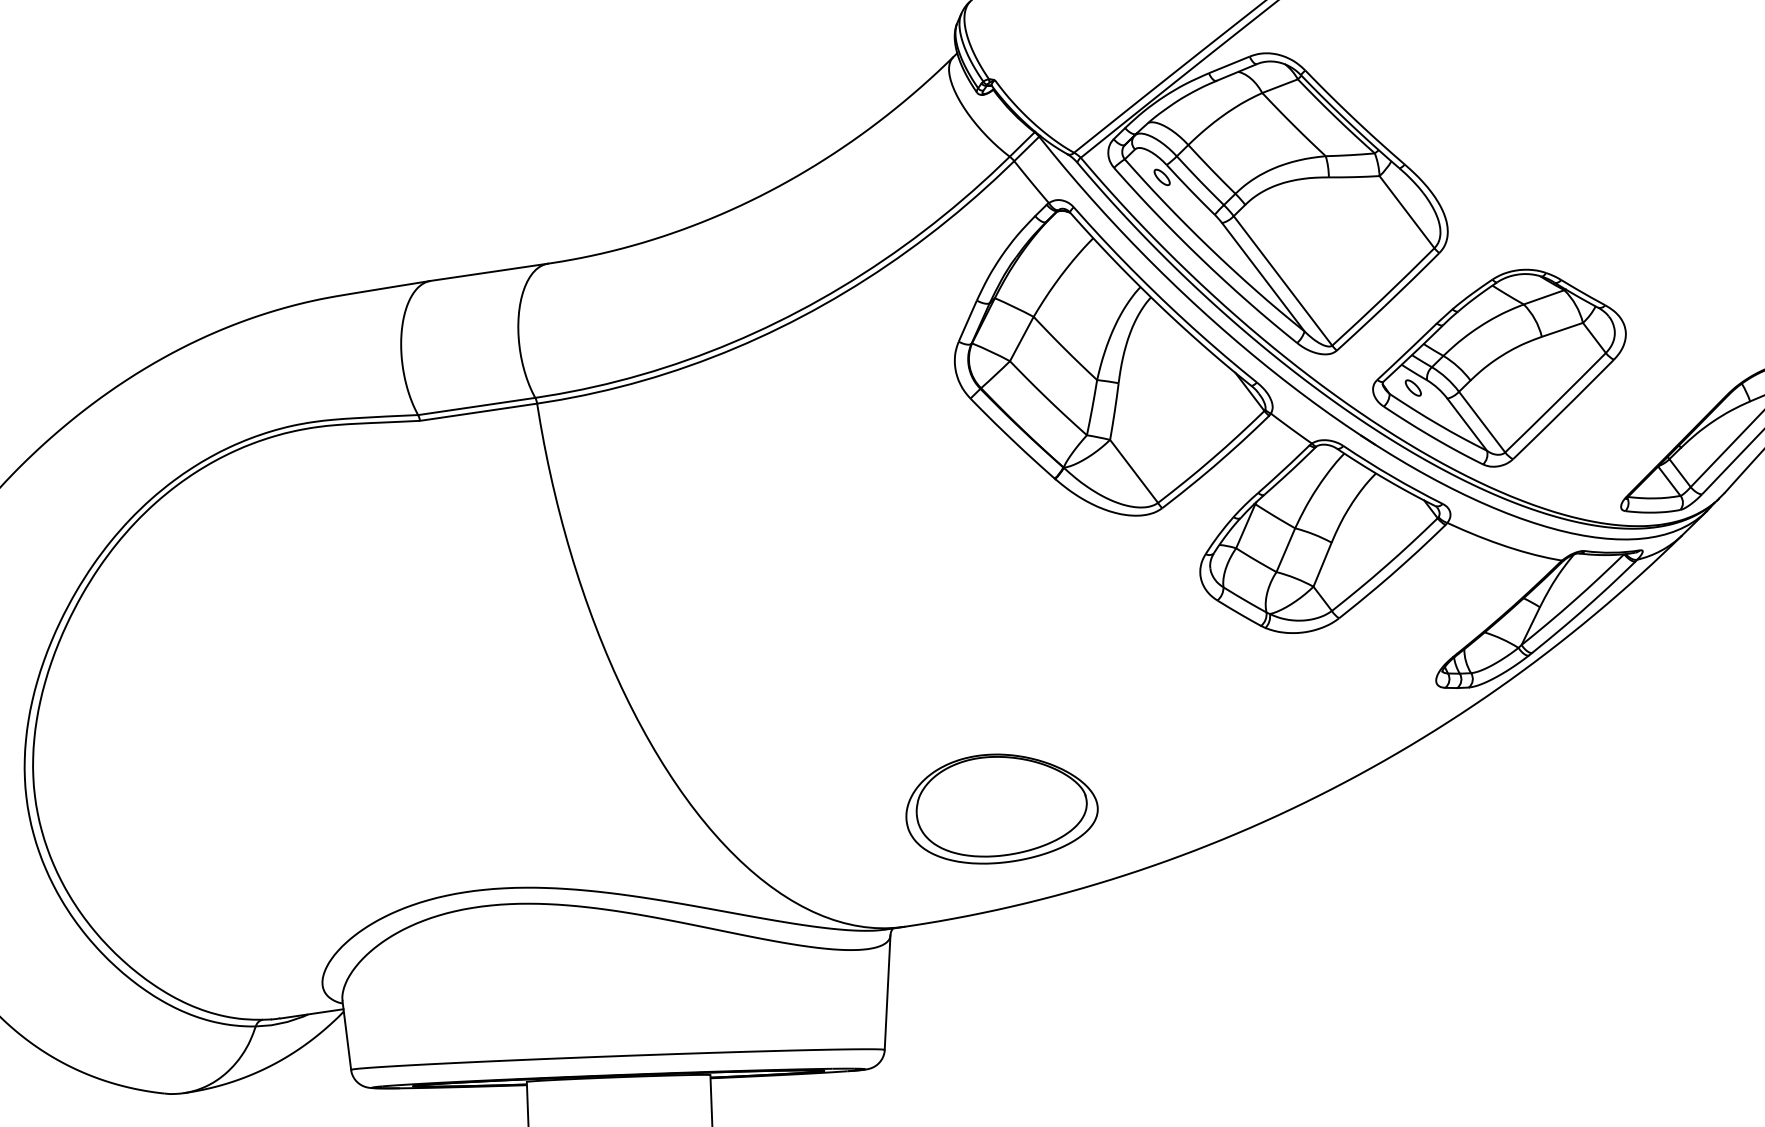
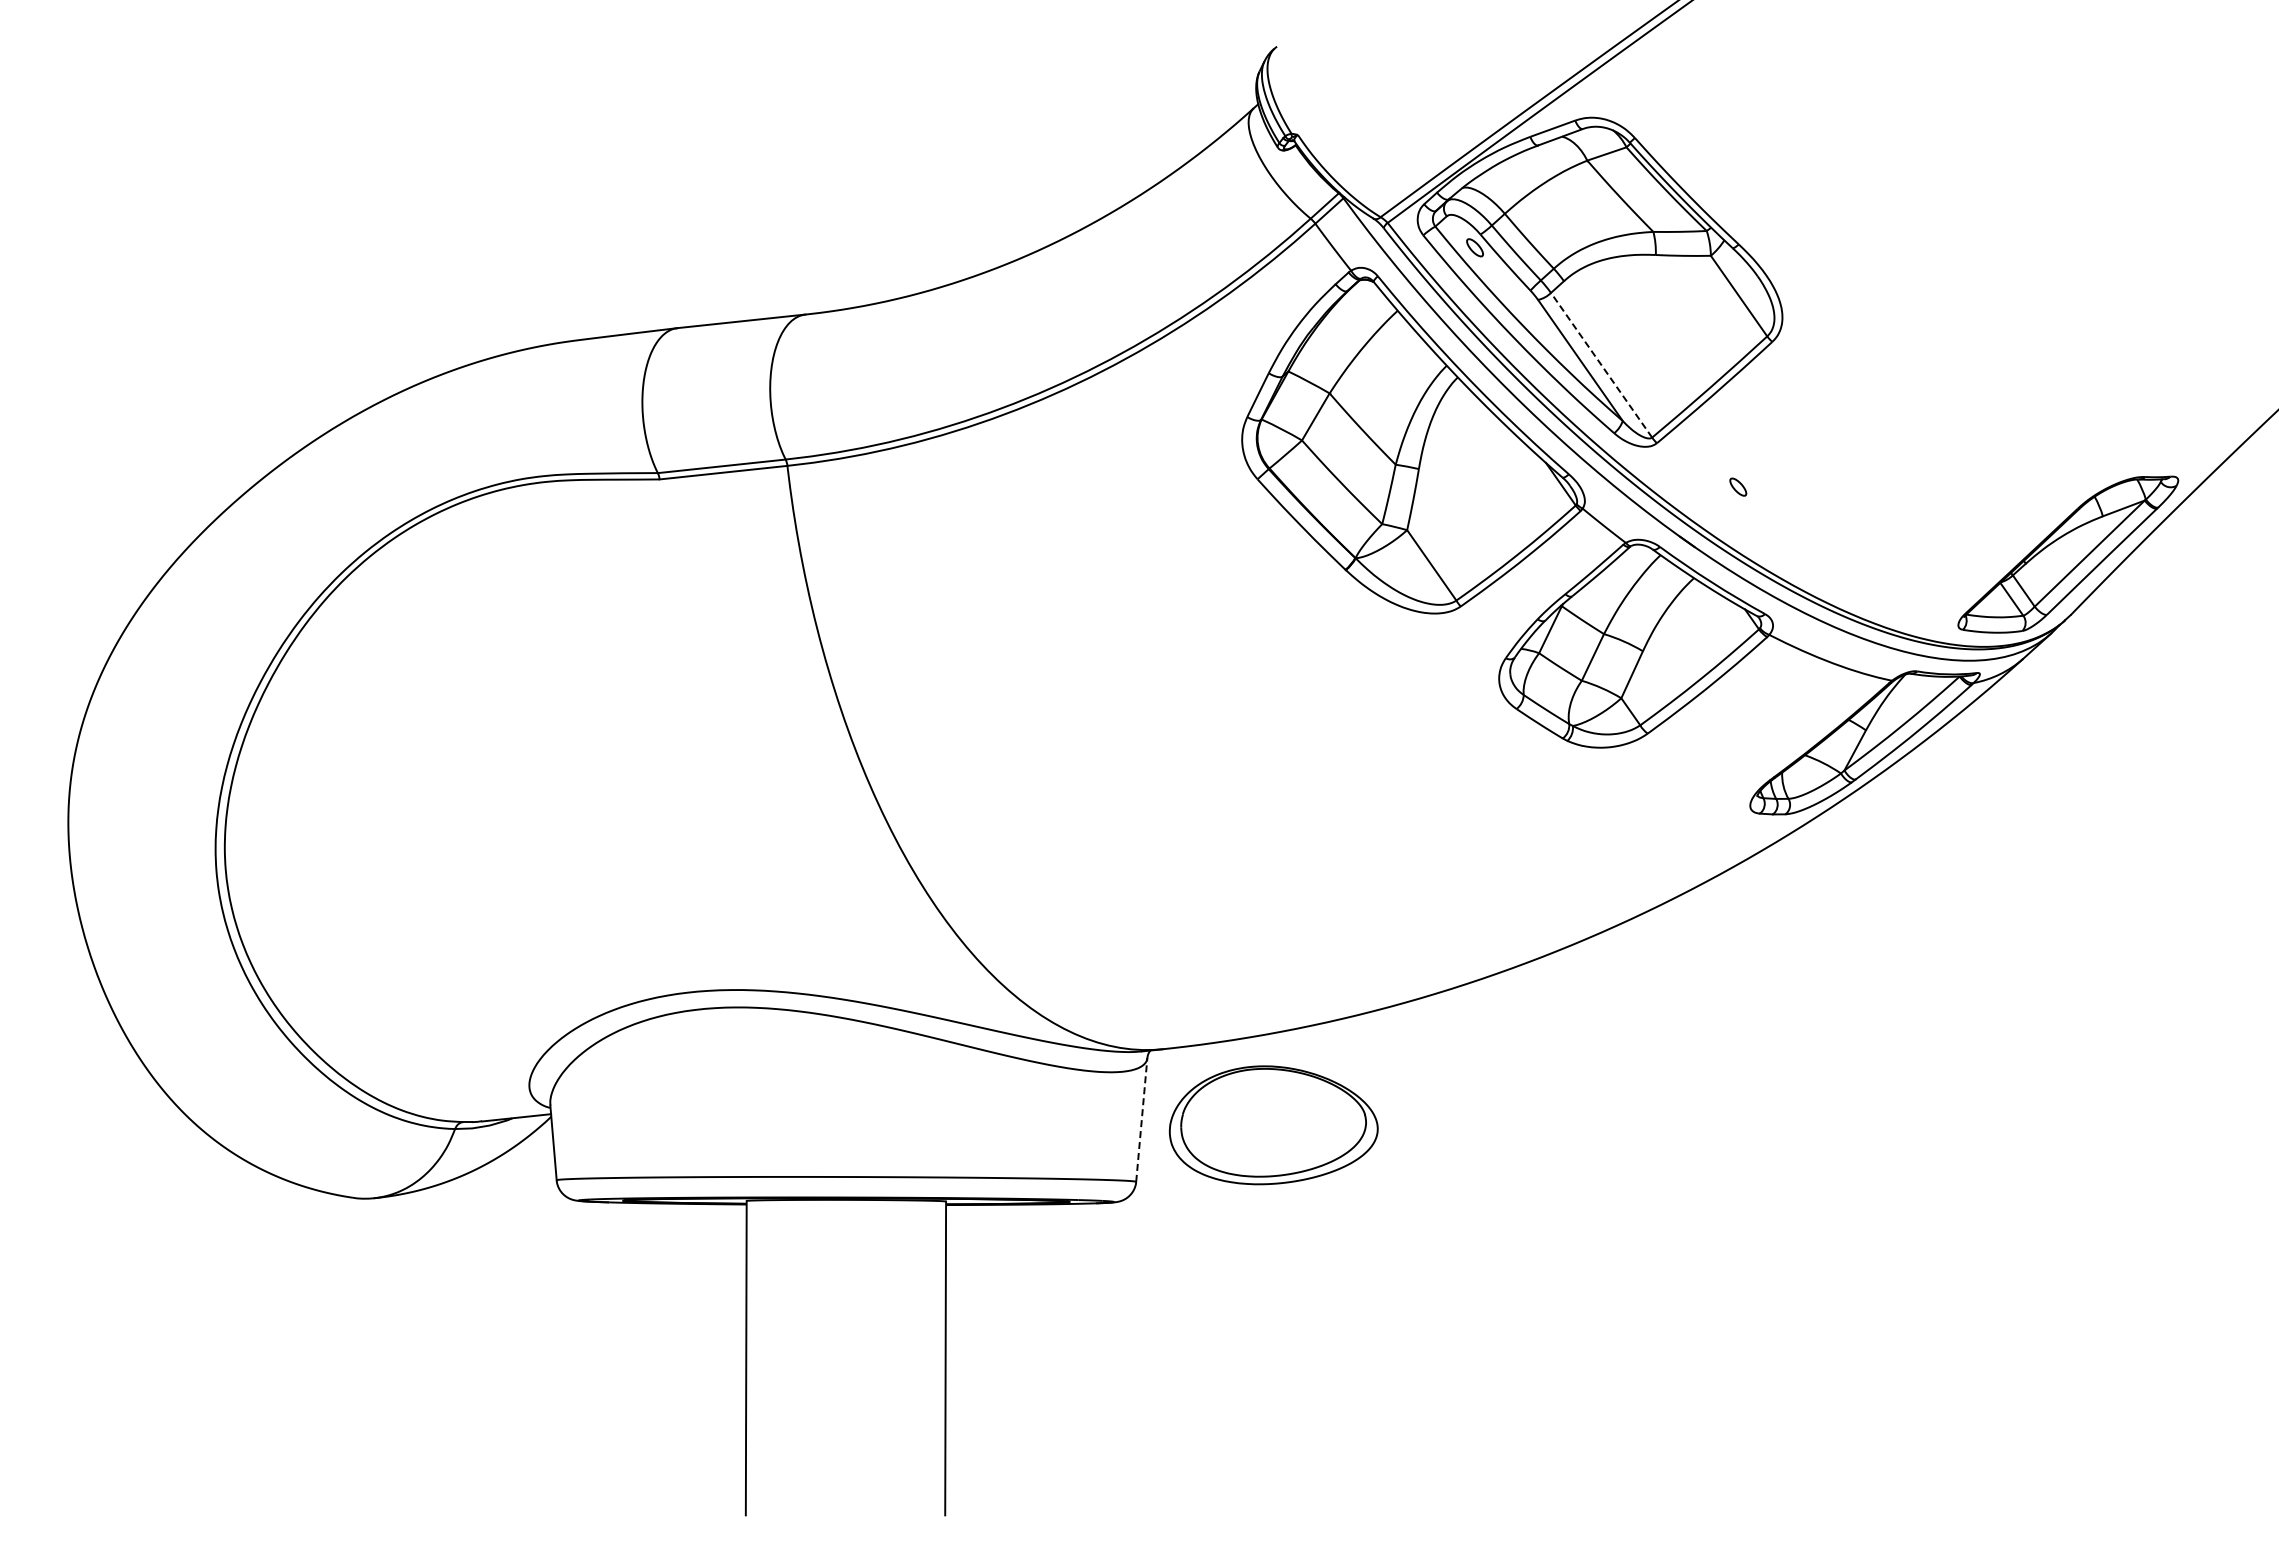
line: (1282, 280) -> (1601, 364), solid -> dashed
part: (1499, 368) -> (1832, 469), removed
part: (1001, 808) -> (1273, 1125), moved
line: (887, 992) -> (1141, 1119), solid -> dashed

